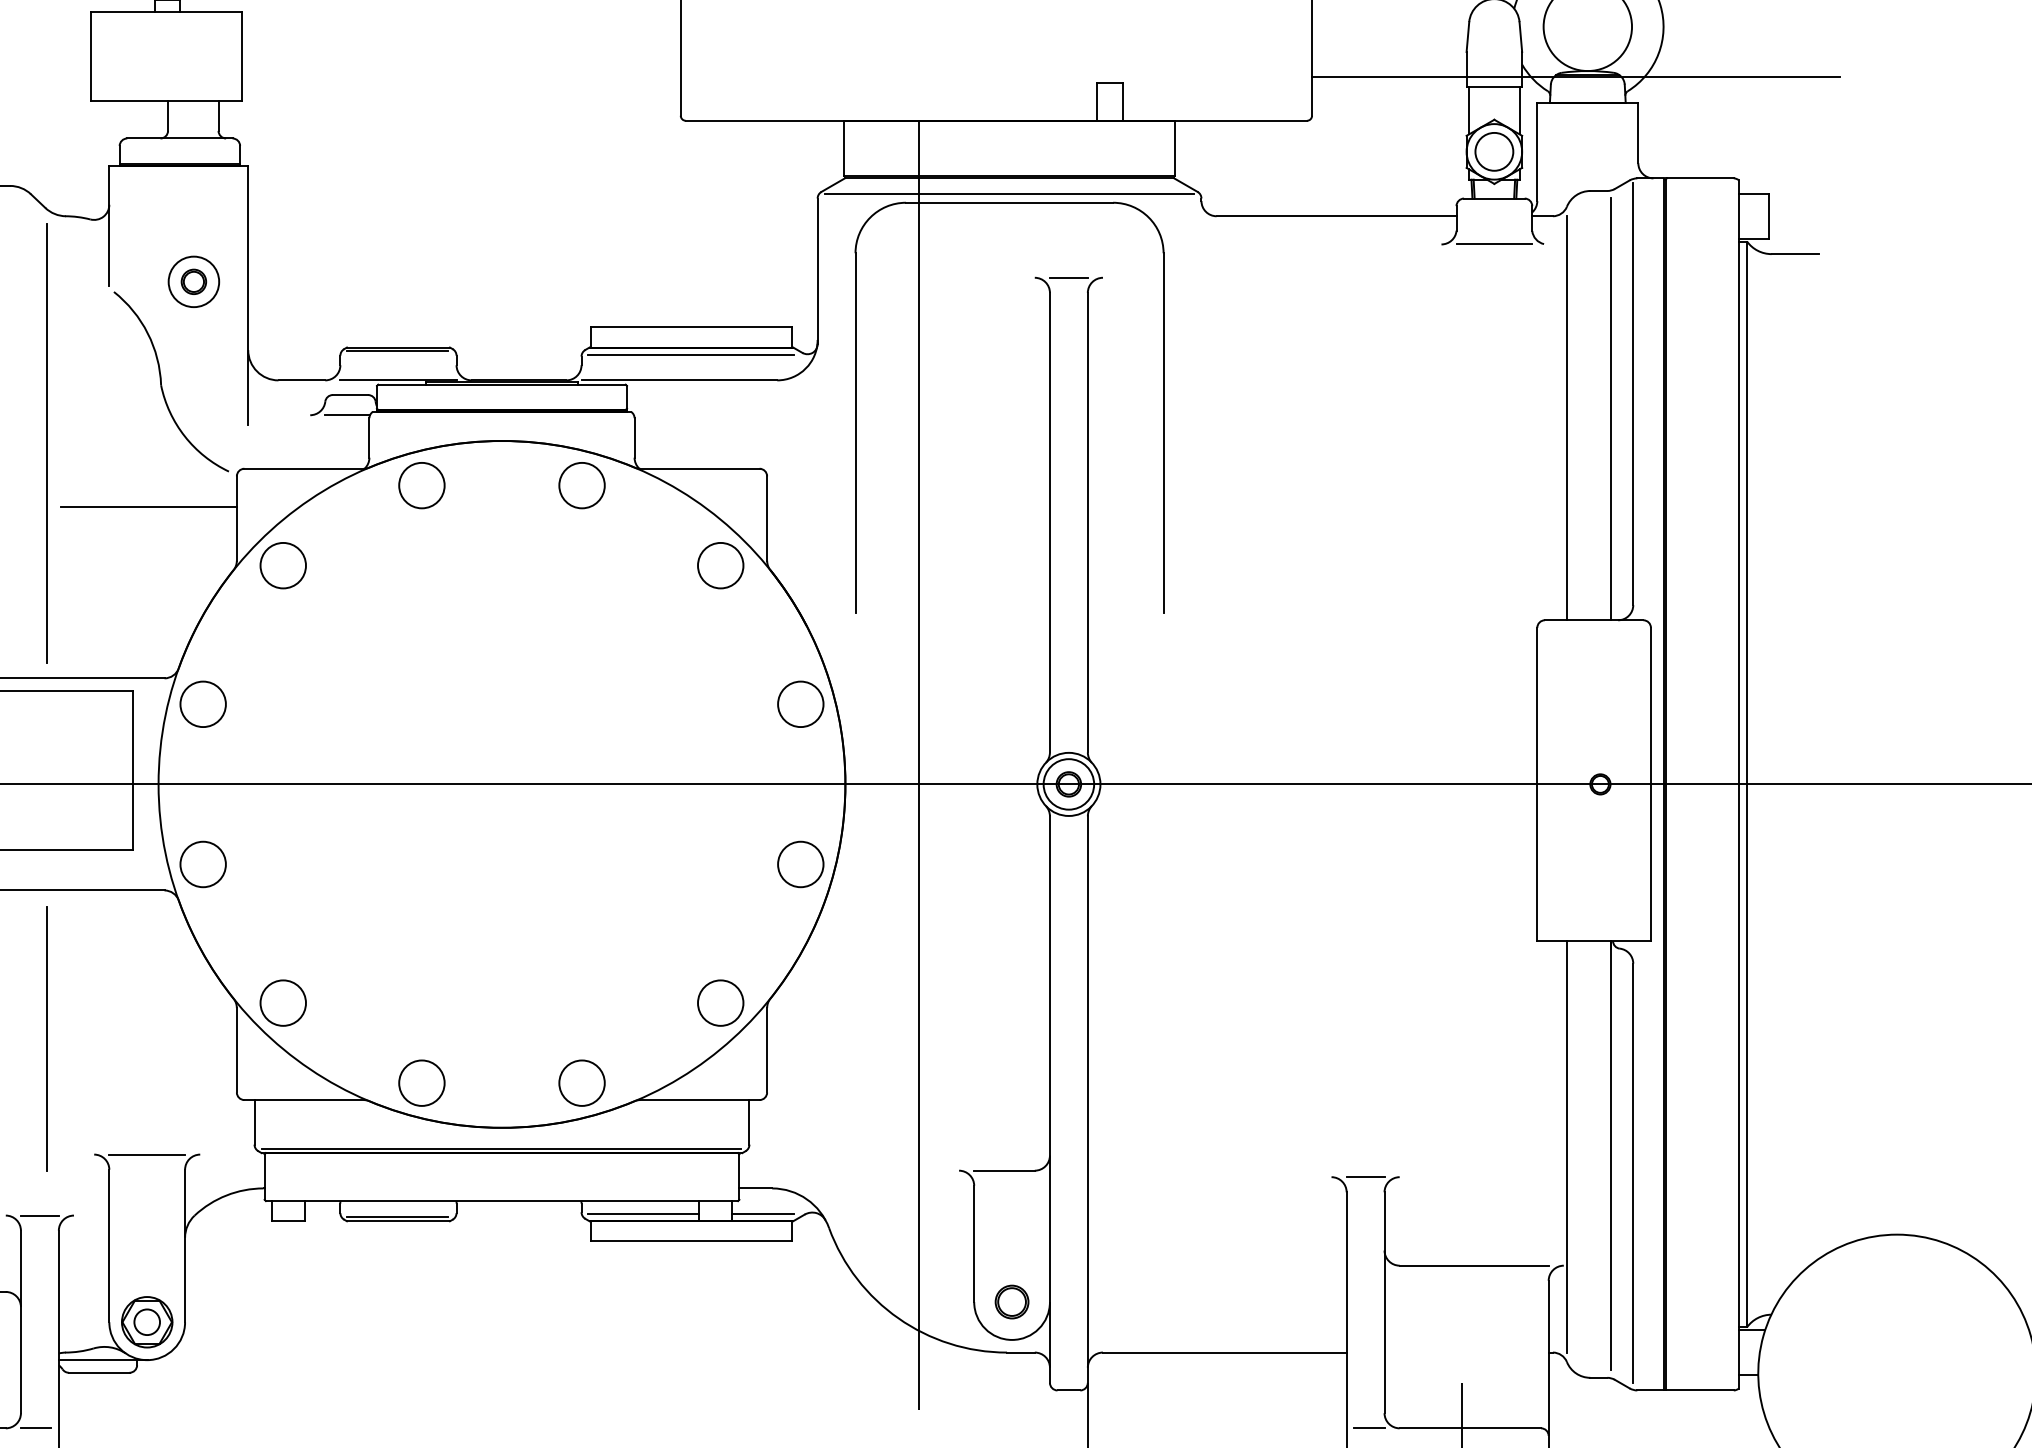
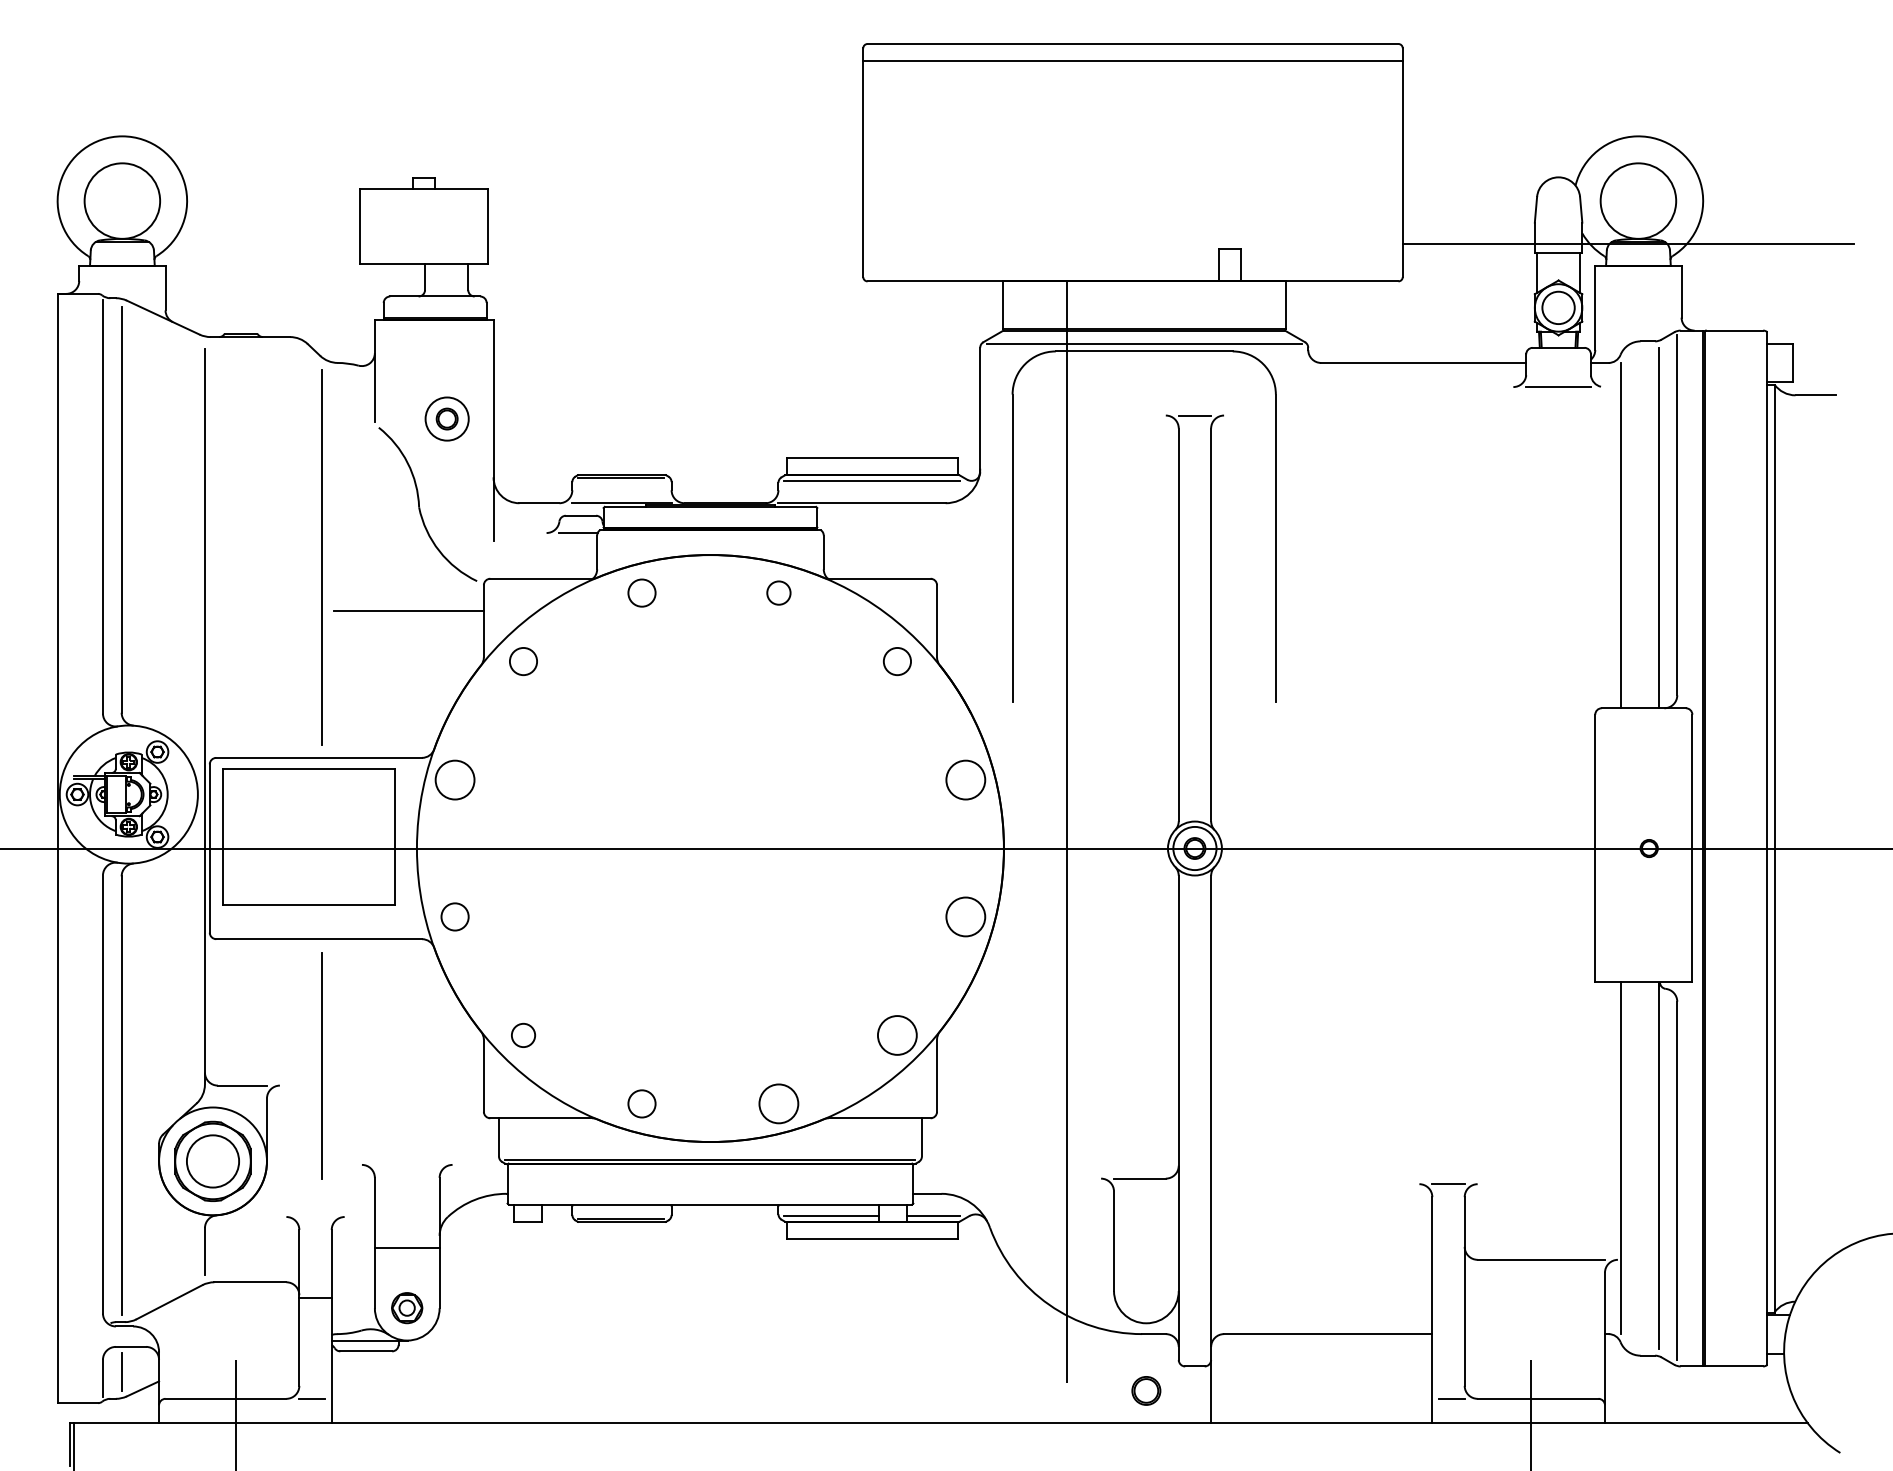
circle: (421, 484) -> (641, 592), size x0.7
circle: (581, 484) -> (778, 592), size x0.6
circle: (283, 565) -> (523, 661), size x0.7
circle: (720, 565) -> (897, 661), size x0.7
circle: (202, 863) -> (454, 916), size x0.7
circle: (283, 1003) -> (523, 1035), size x0.6
circle: (421, 1082) -> (641, 1103), size x0.7
line: (146, 1154) -> (406, 1247), moved
line: (39, 1216) -> (315, 1298), moved
part: (1012, 1301) -> (1146, 1390), moved
part: (146, 1321) -> (406, 1307), size x0.7

